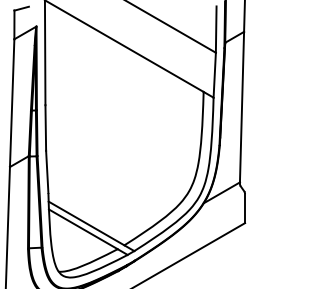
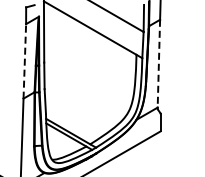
line: (11, 101) -> (24, 60), solid -> dashed
line: (241, 106) -> (158, 63), solid -> dashed

